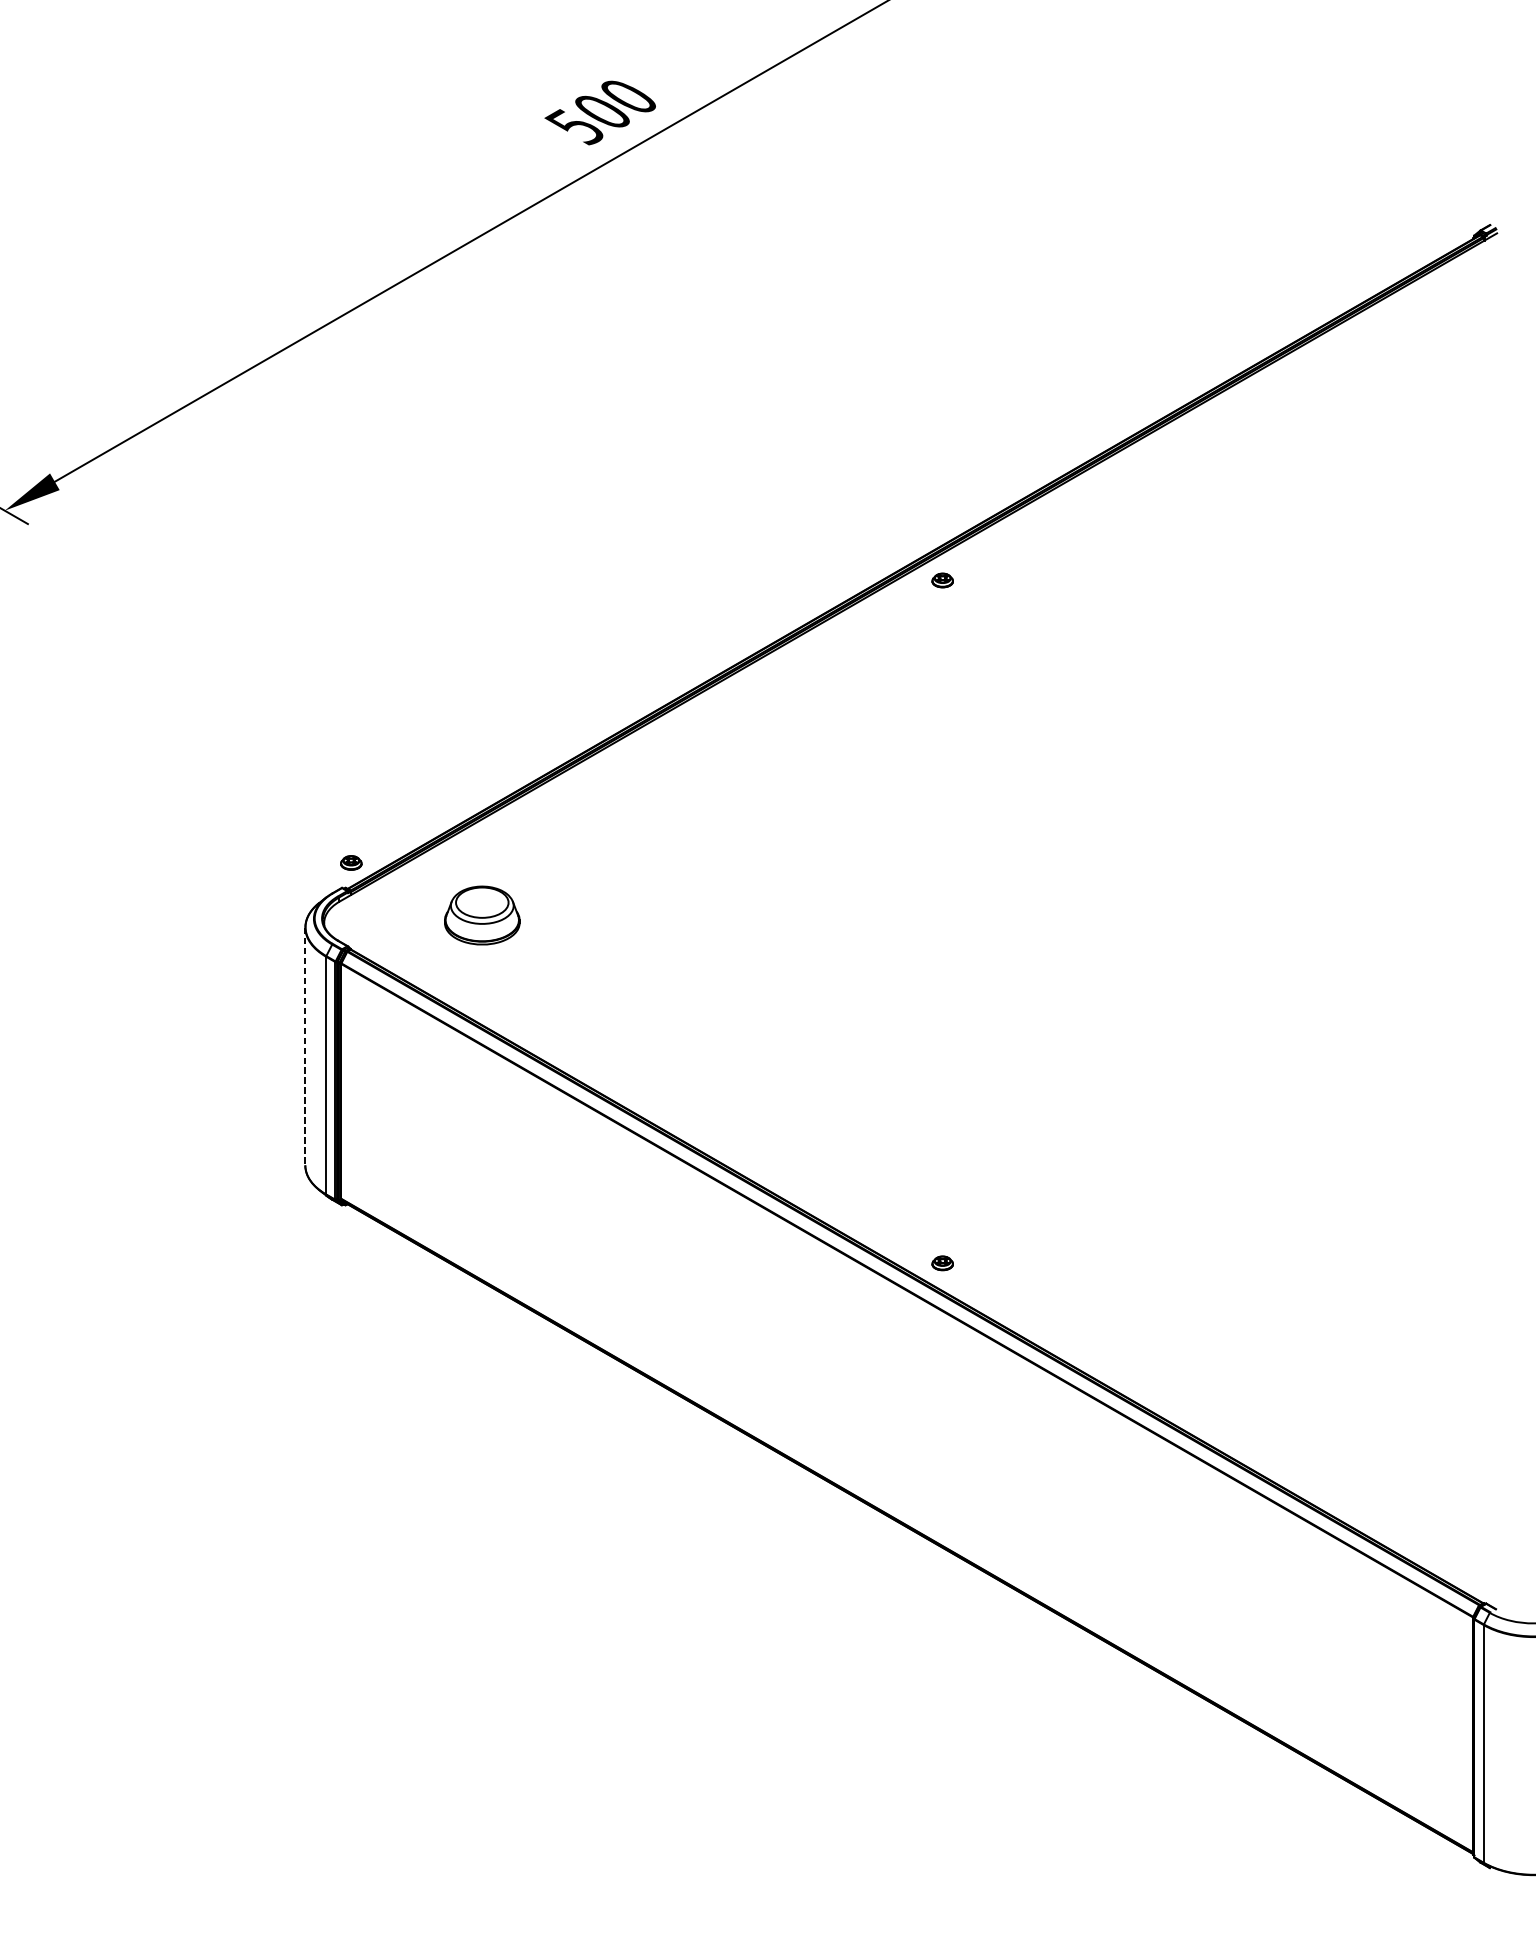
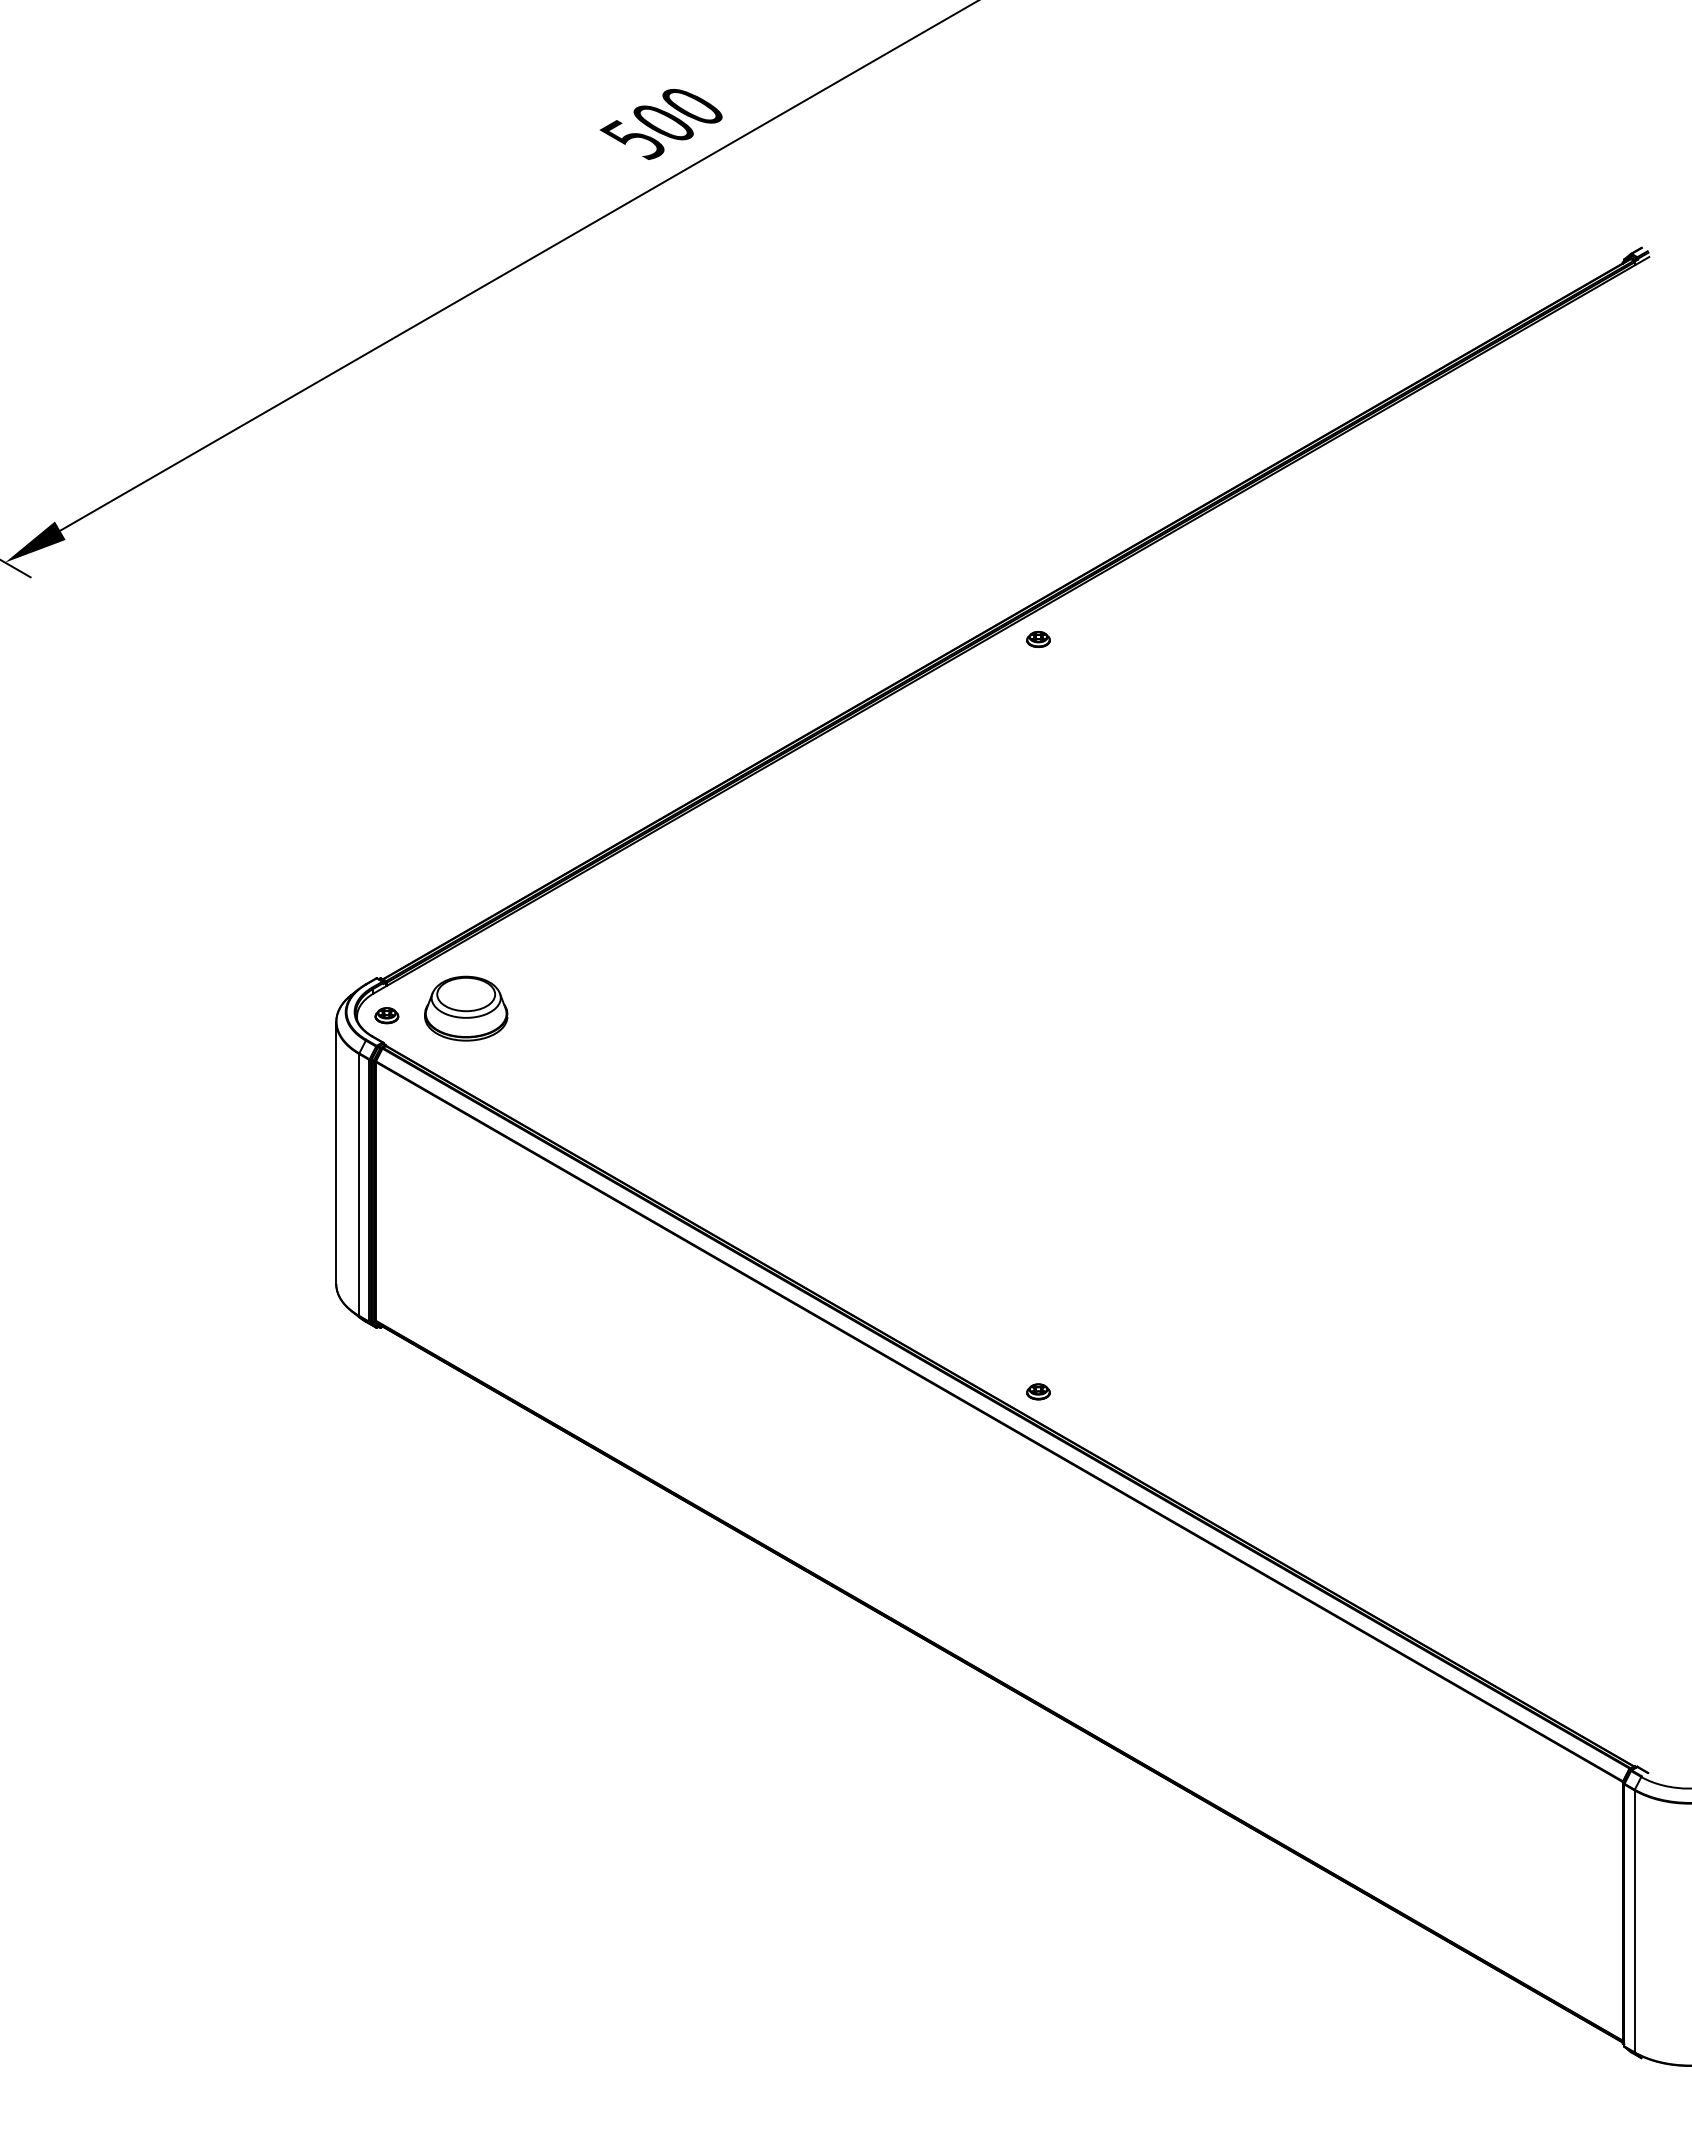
part: (350, 862) -> (386, 1015), moved
part: (482, 915) -> (466, 1008), moved
line: (305, 1046) -> (336, 1152), dashed -> solid

